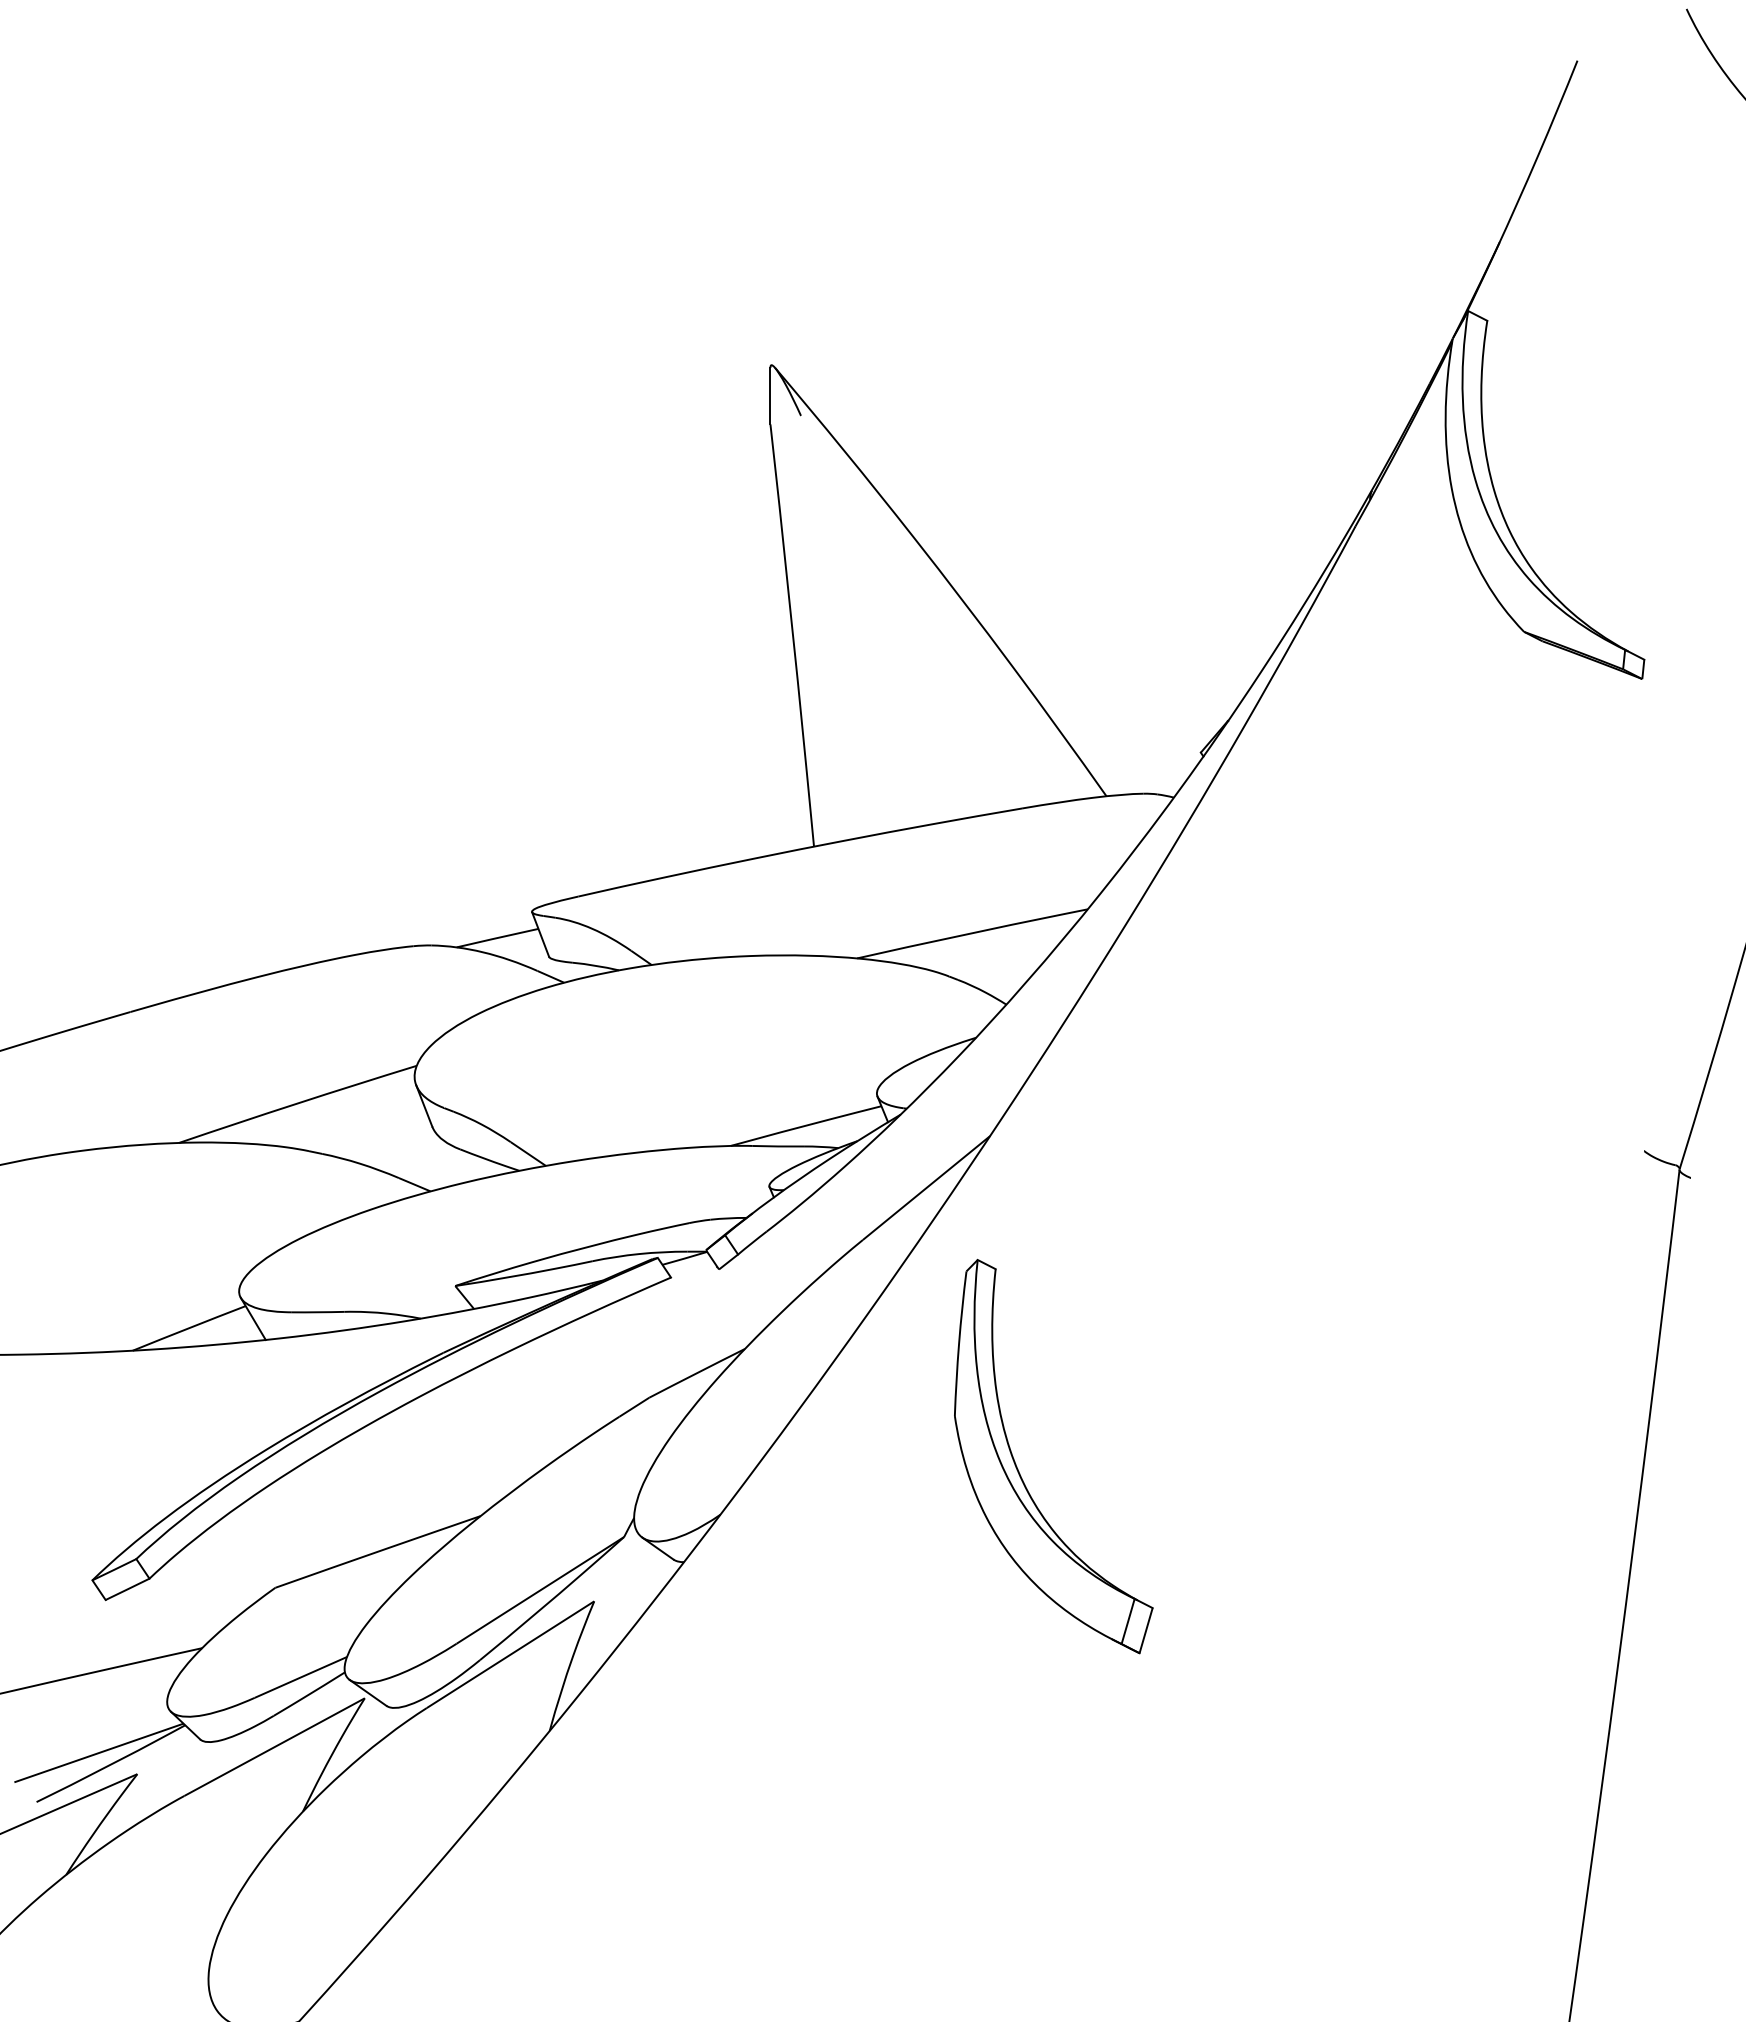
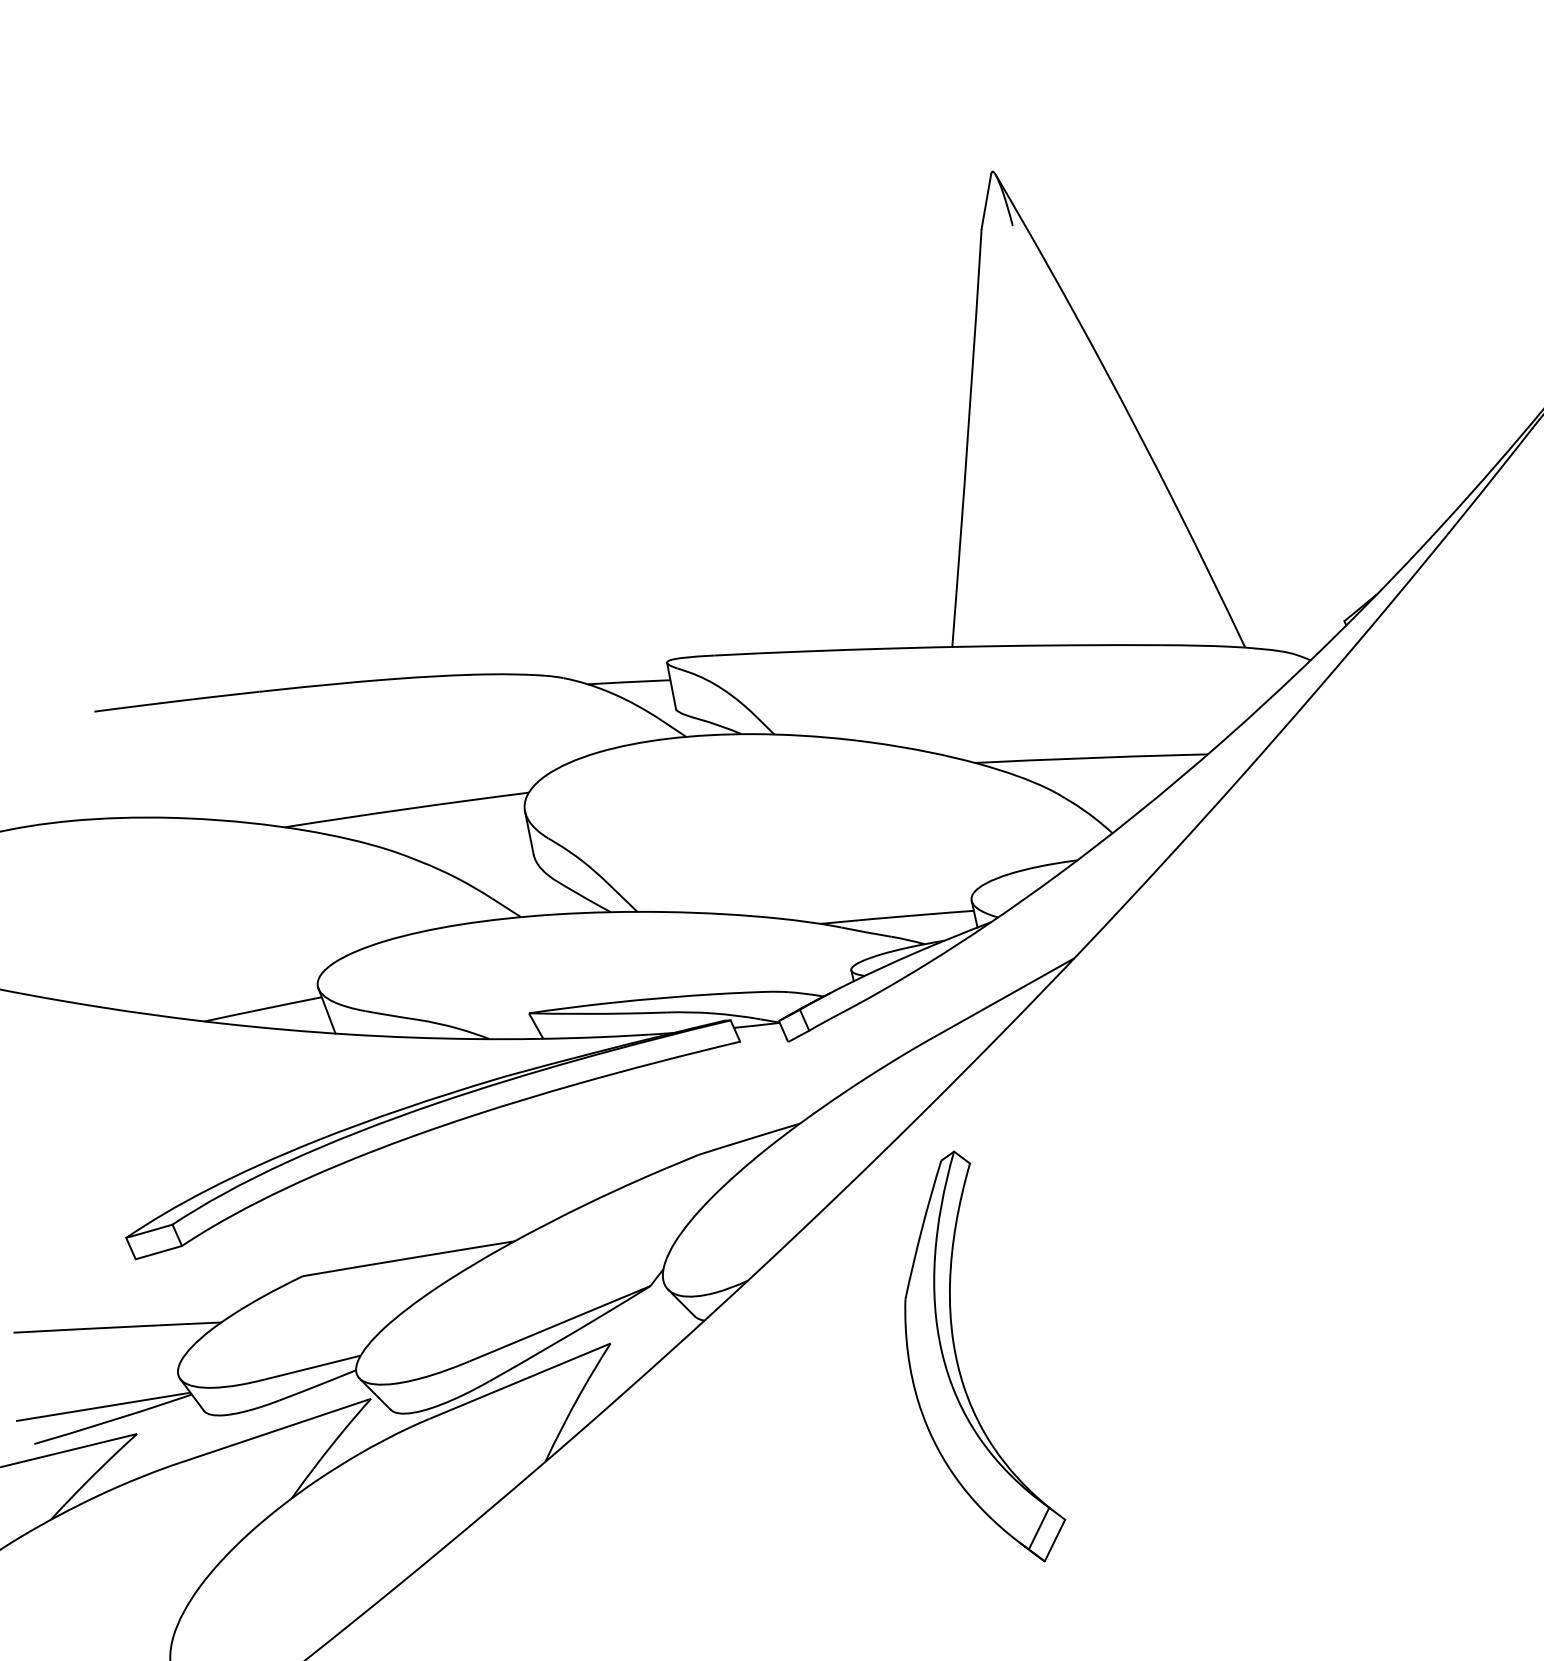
part: (1020, 1473) -> (959, 1366), moved

